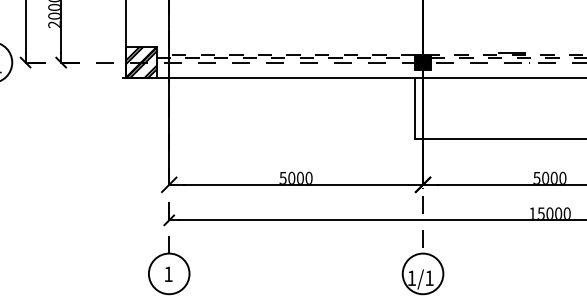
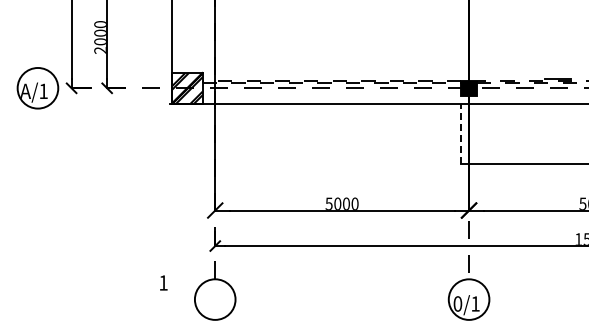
line: (415, 107) -> (461, 133), solid -> dashed
text: (168, 273) -> (163, 282), moved
text: (411, 277) -> (457, 303), 1/1 -> 0/1

